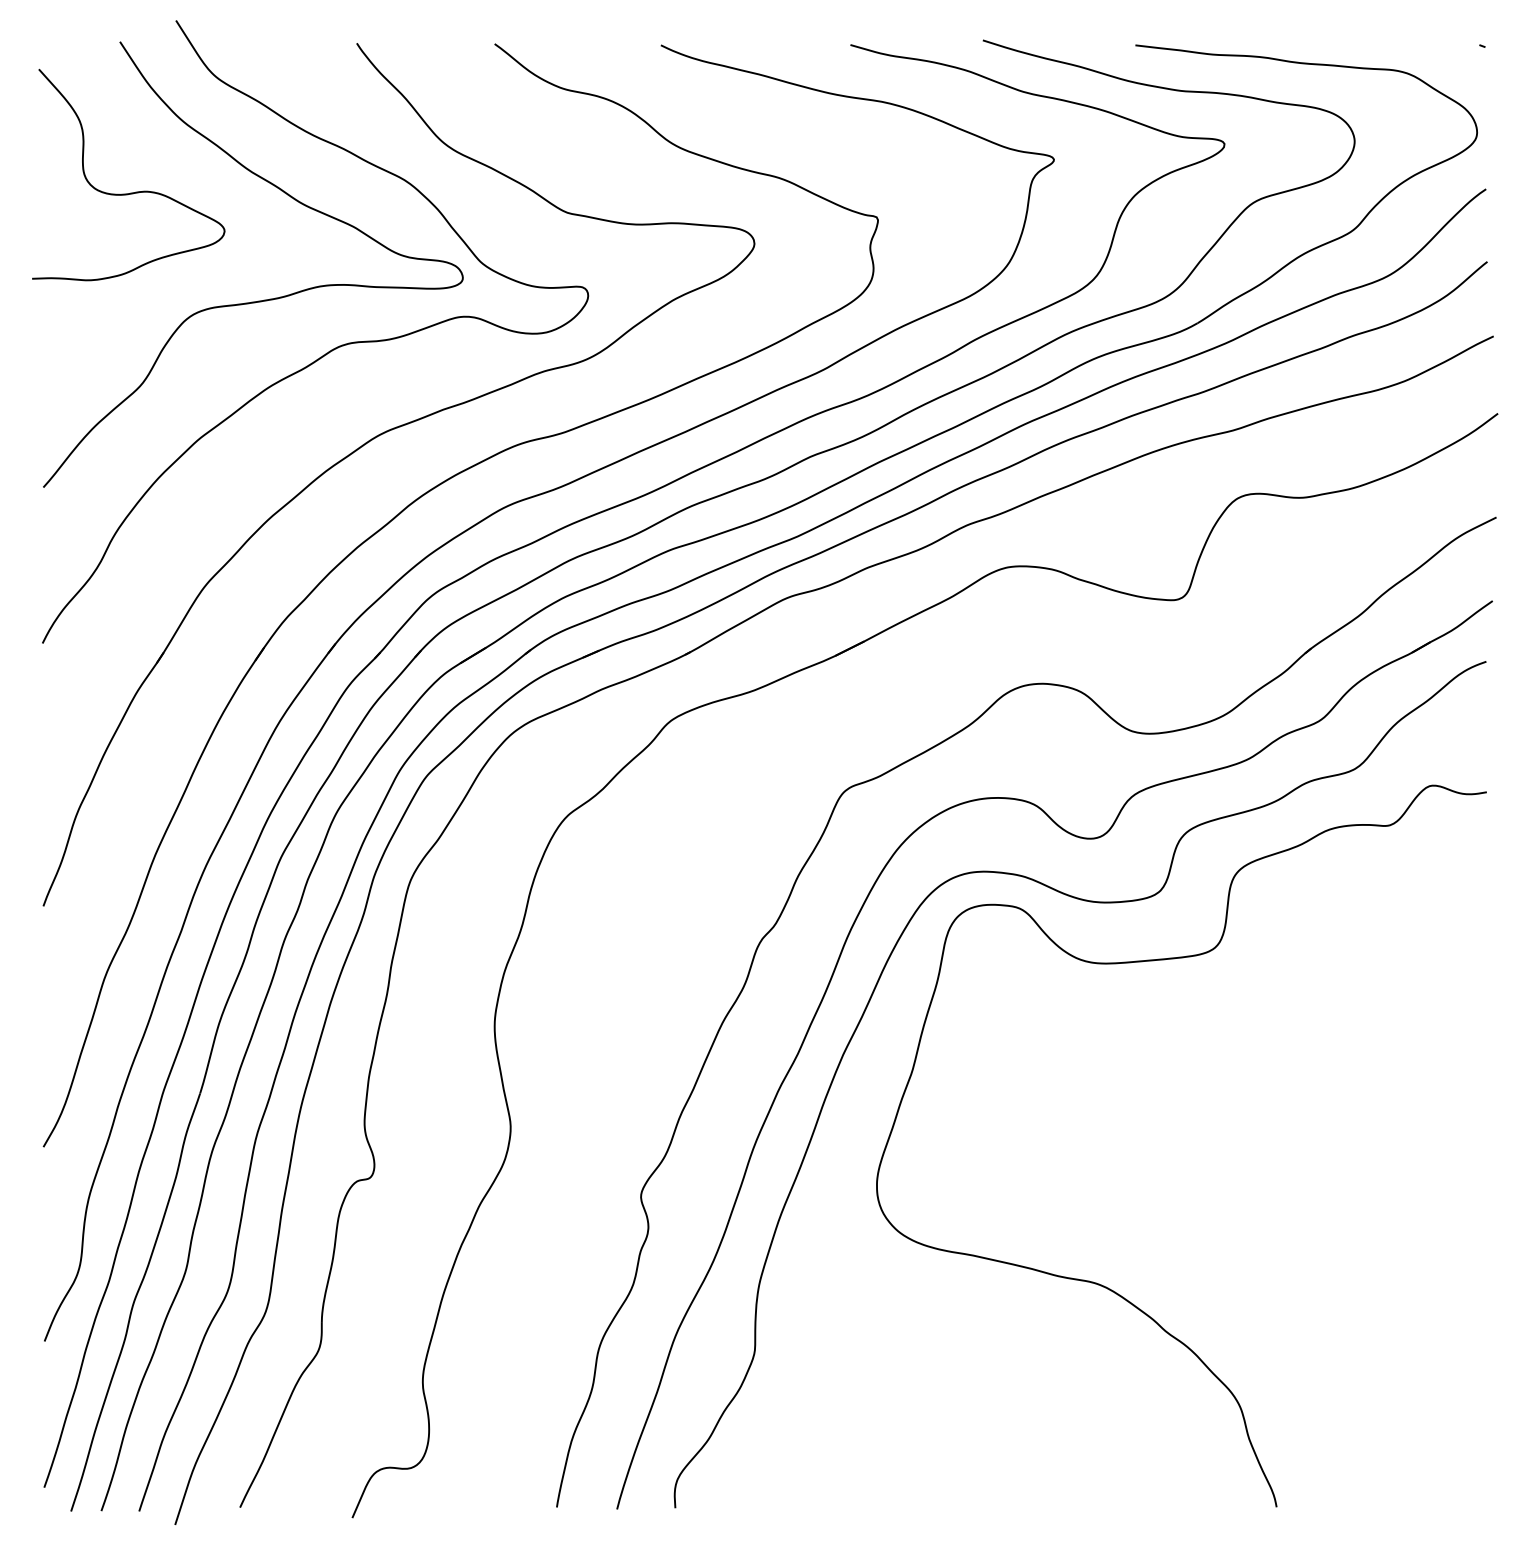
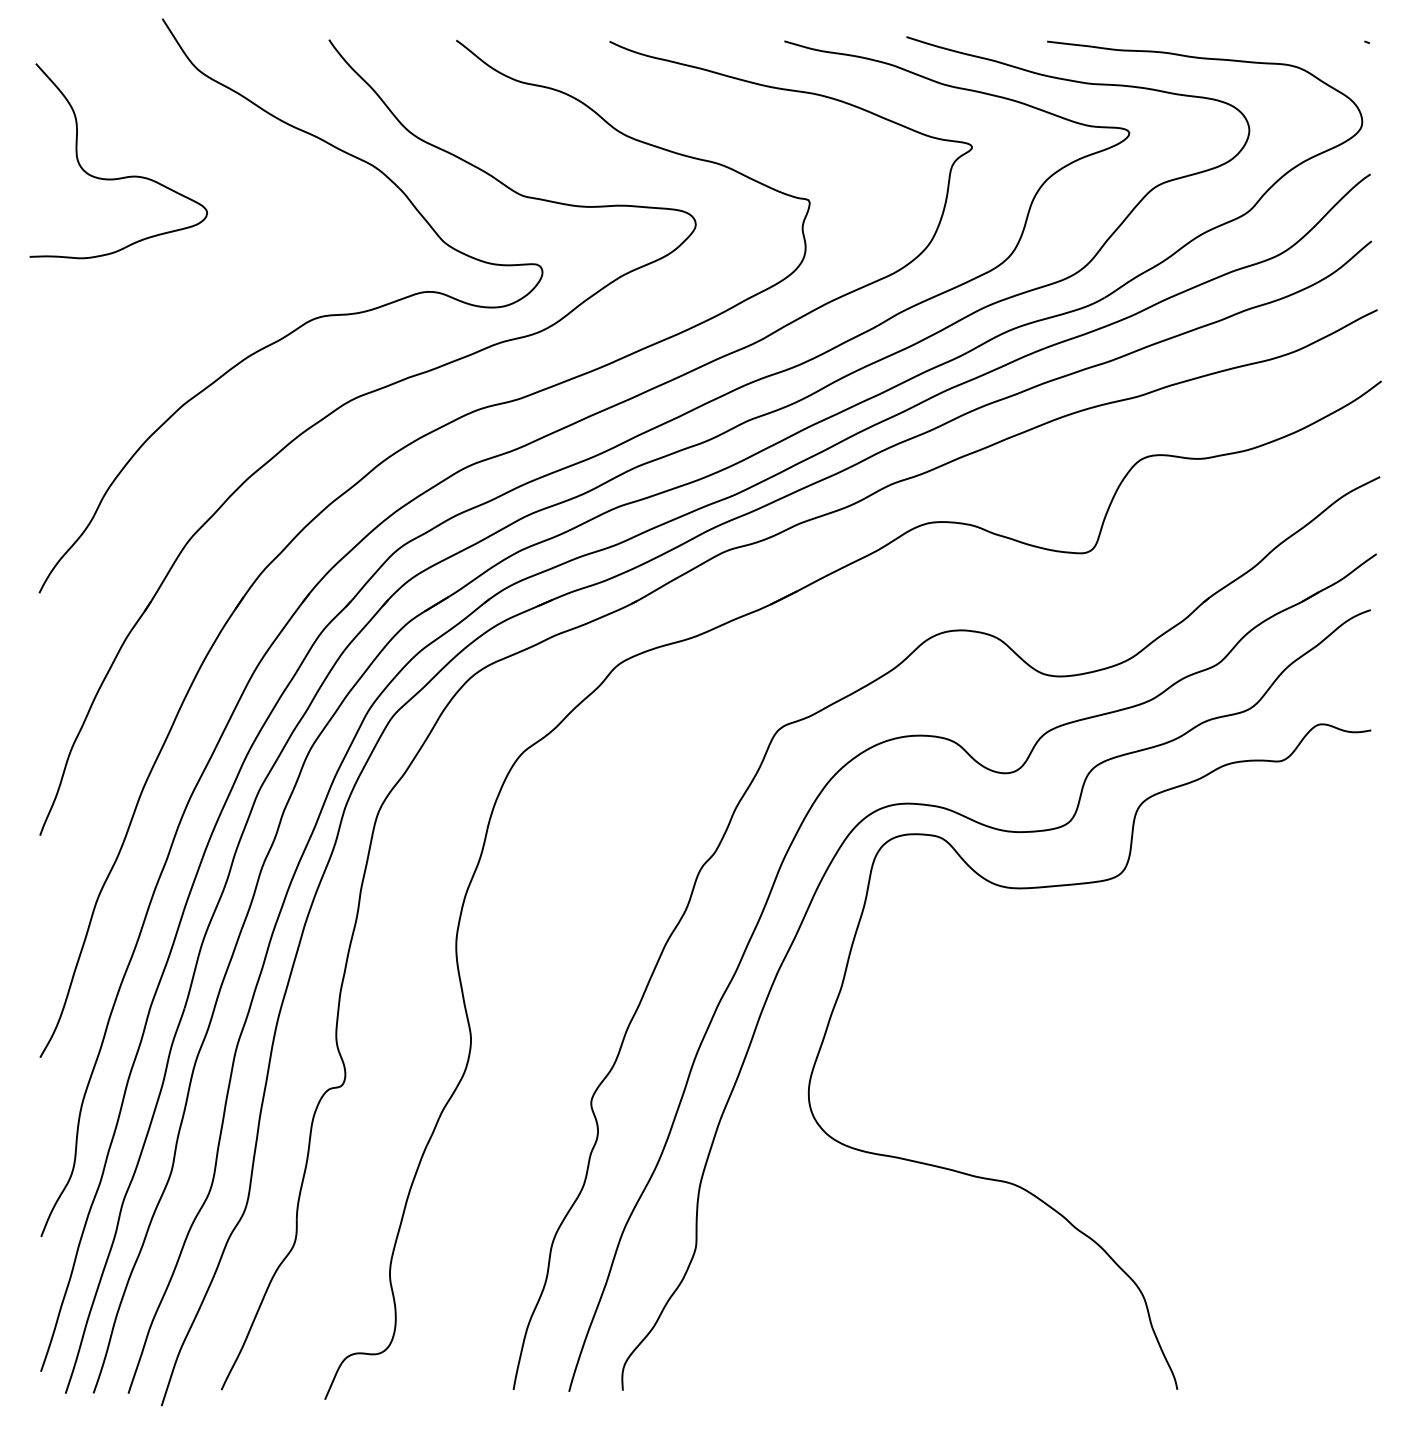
curve: (258, 300) -> (238, 276), removed

